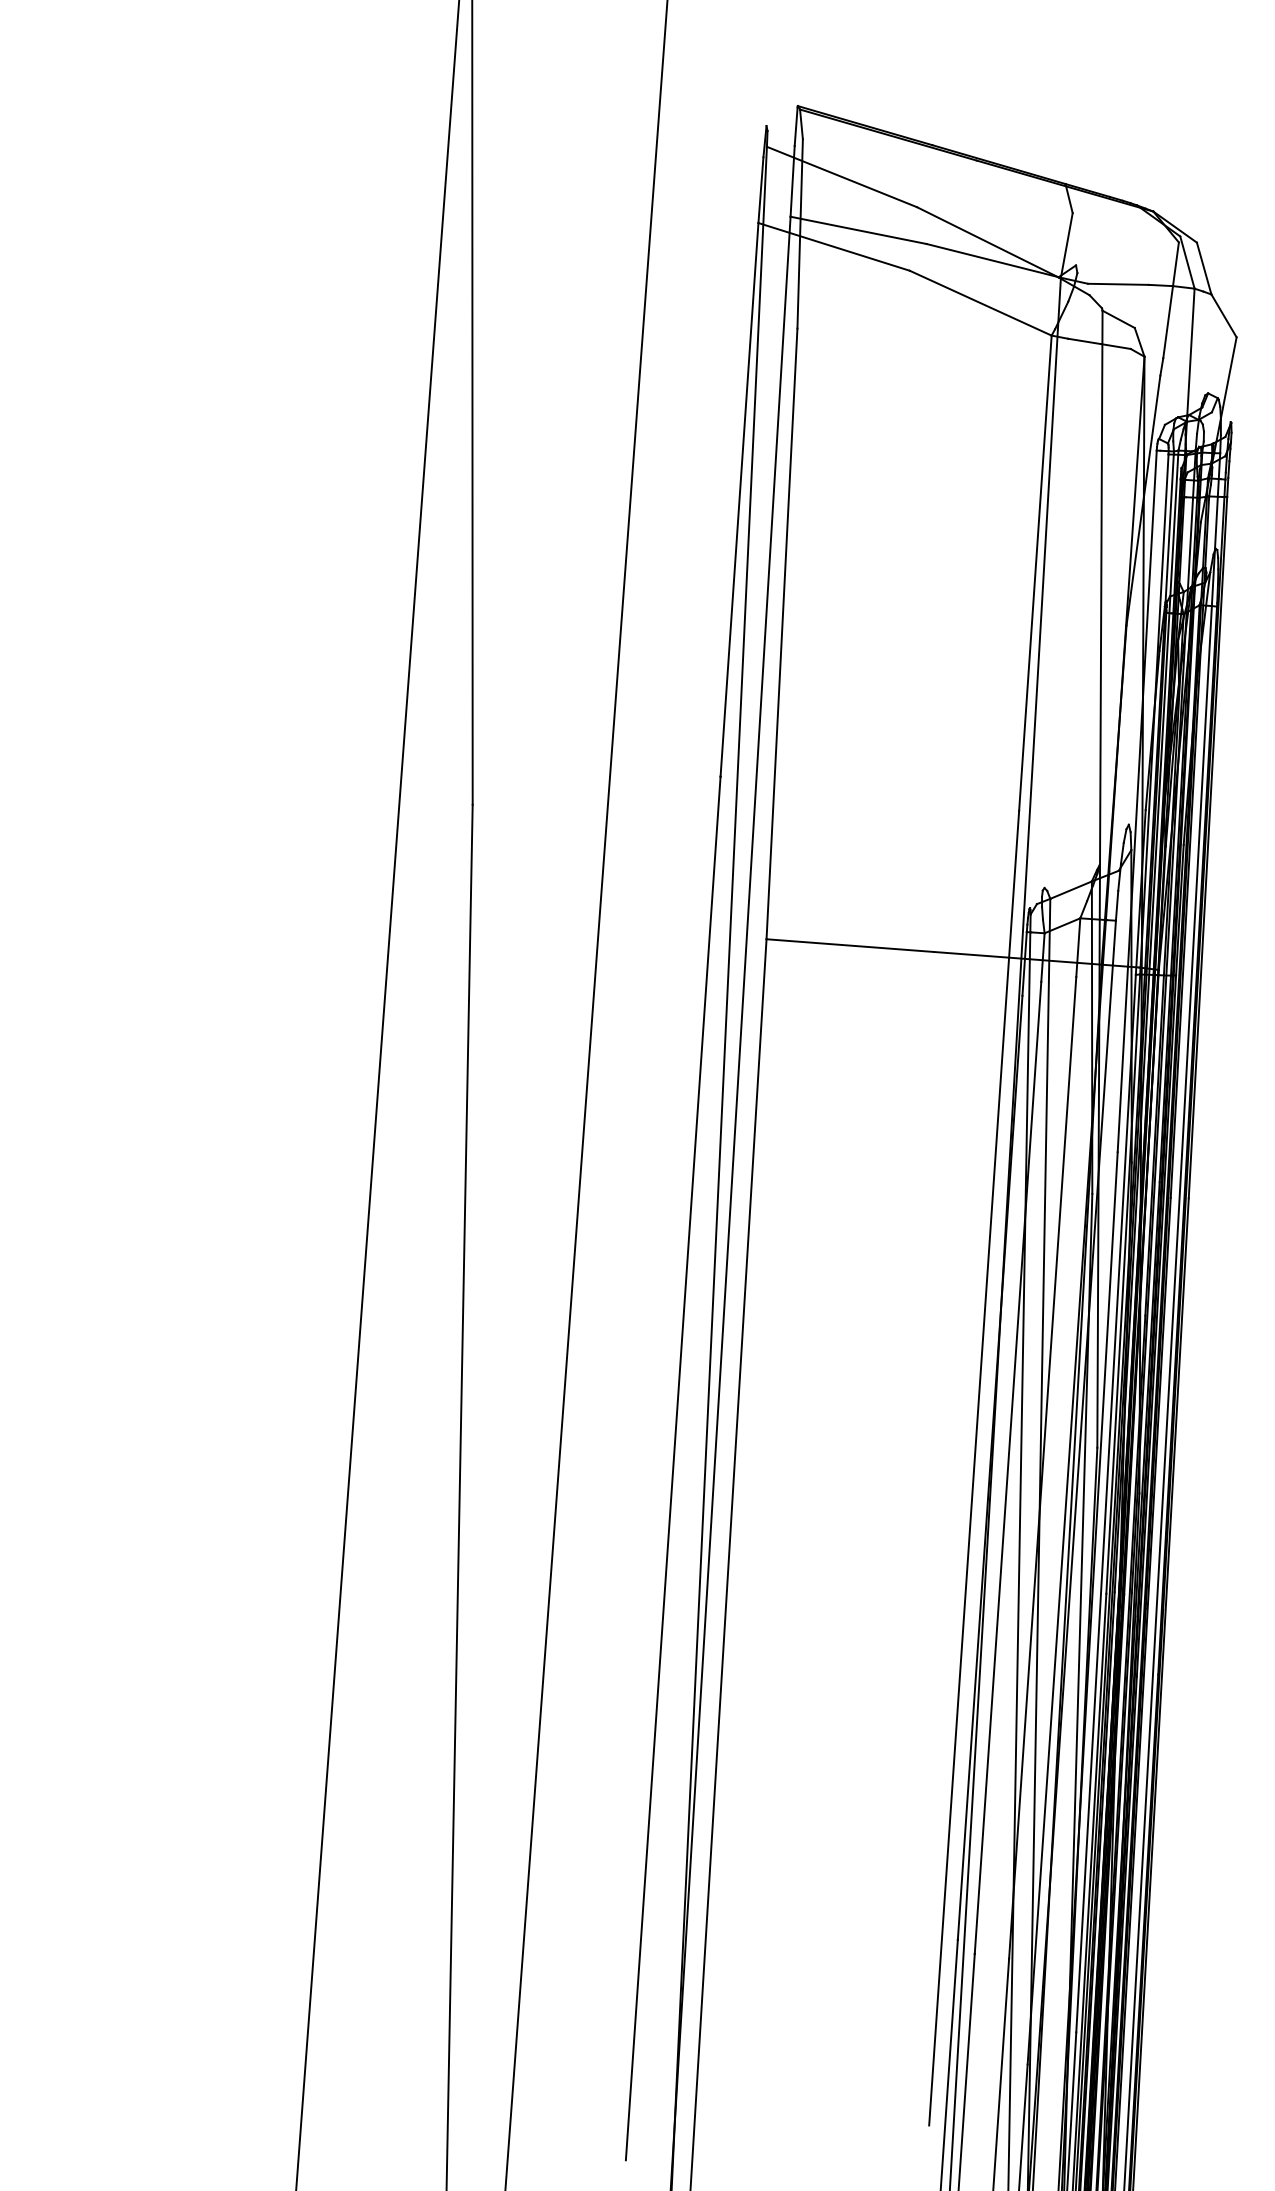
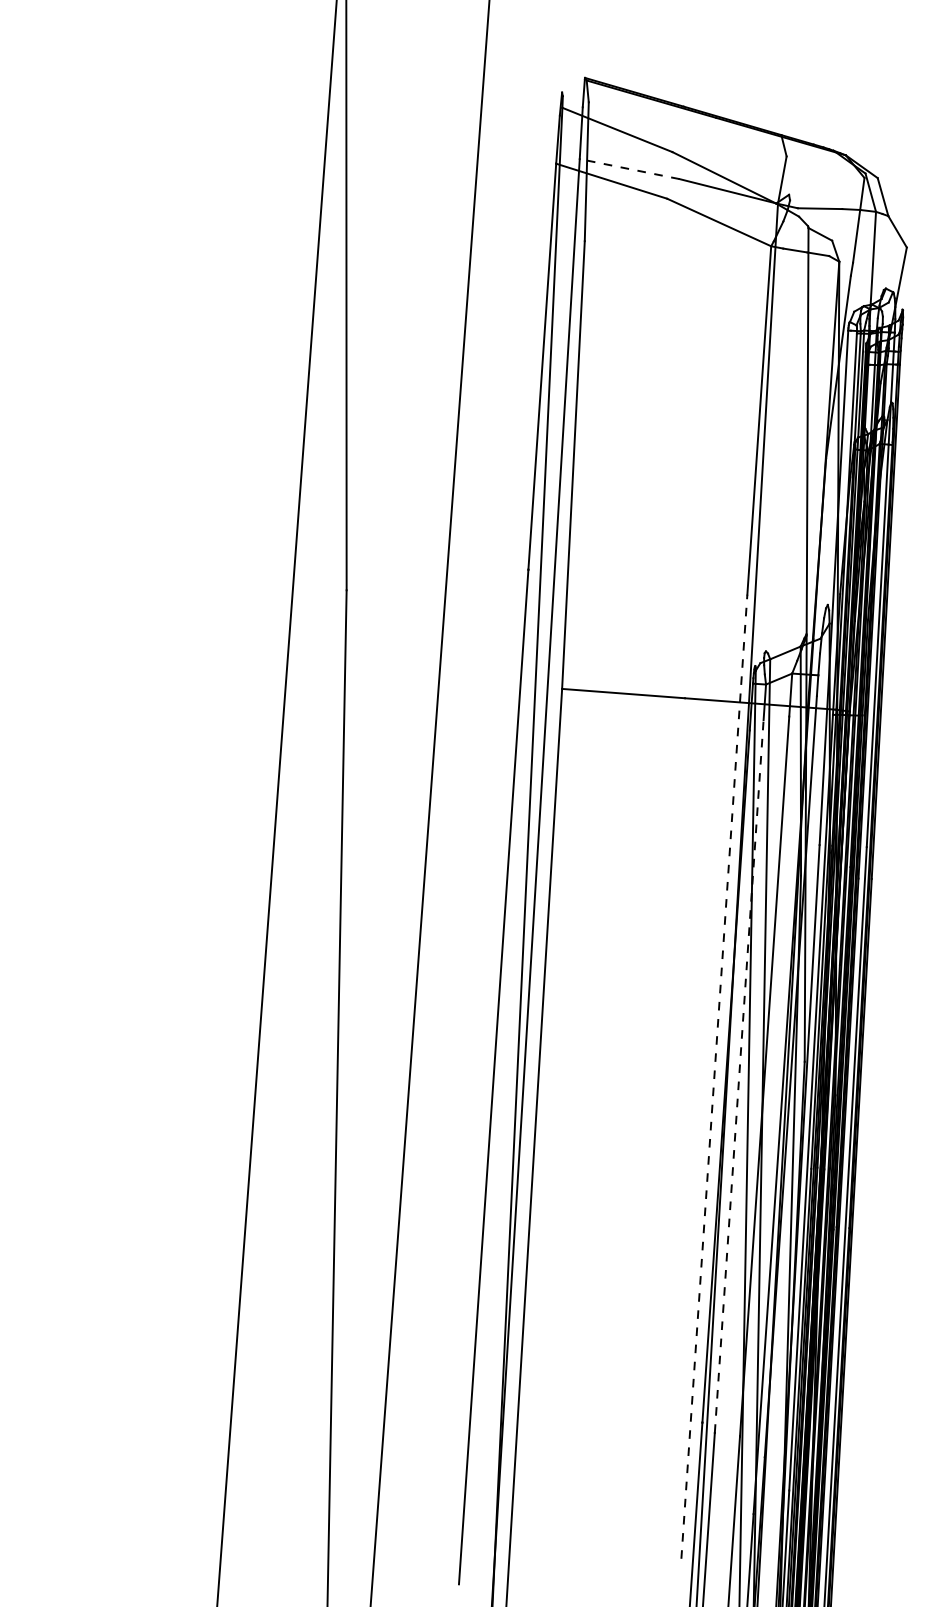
line: (858, 230) -> (629, 169), solid -> dashed
line: (1008, 1466) -> (739, 1075), solid -> dashed
line: (974, 1467) -> (714, 1076), solid -> dashed

